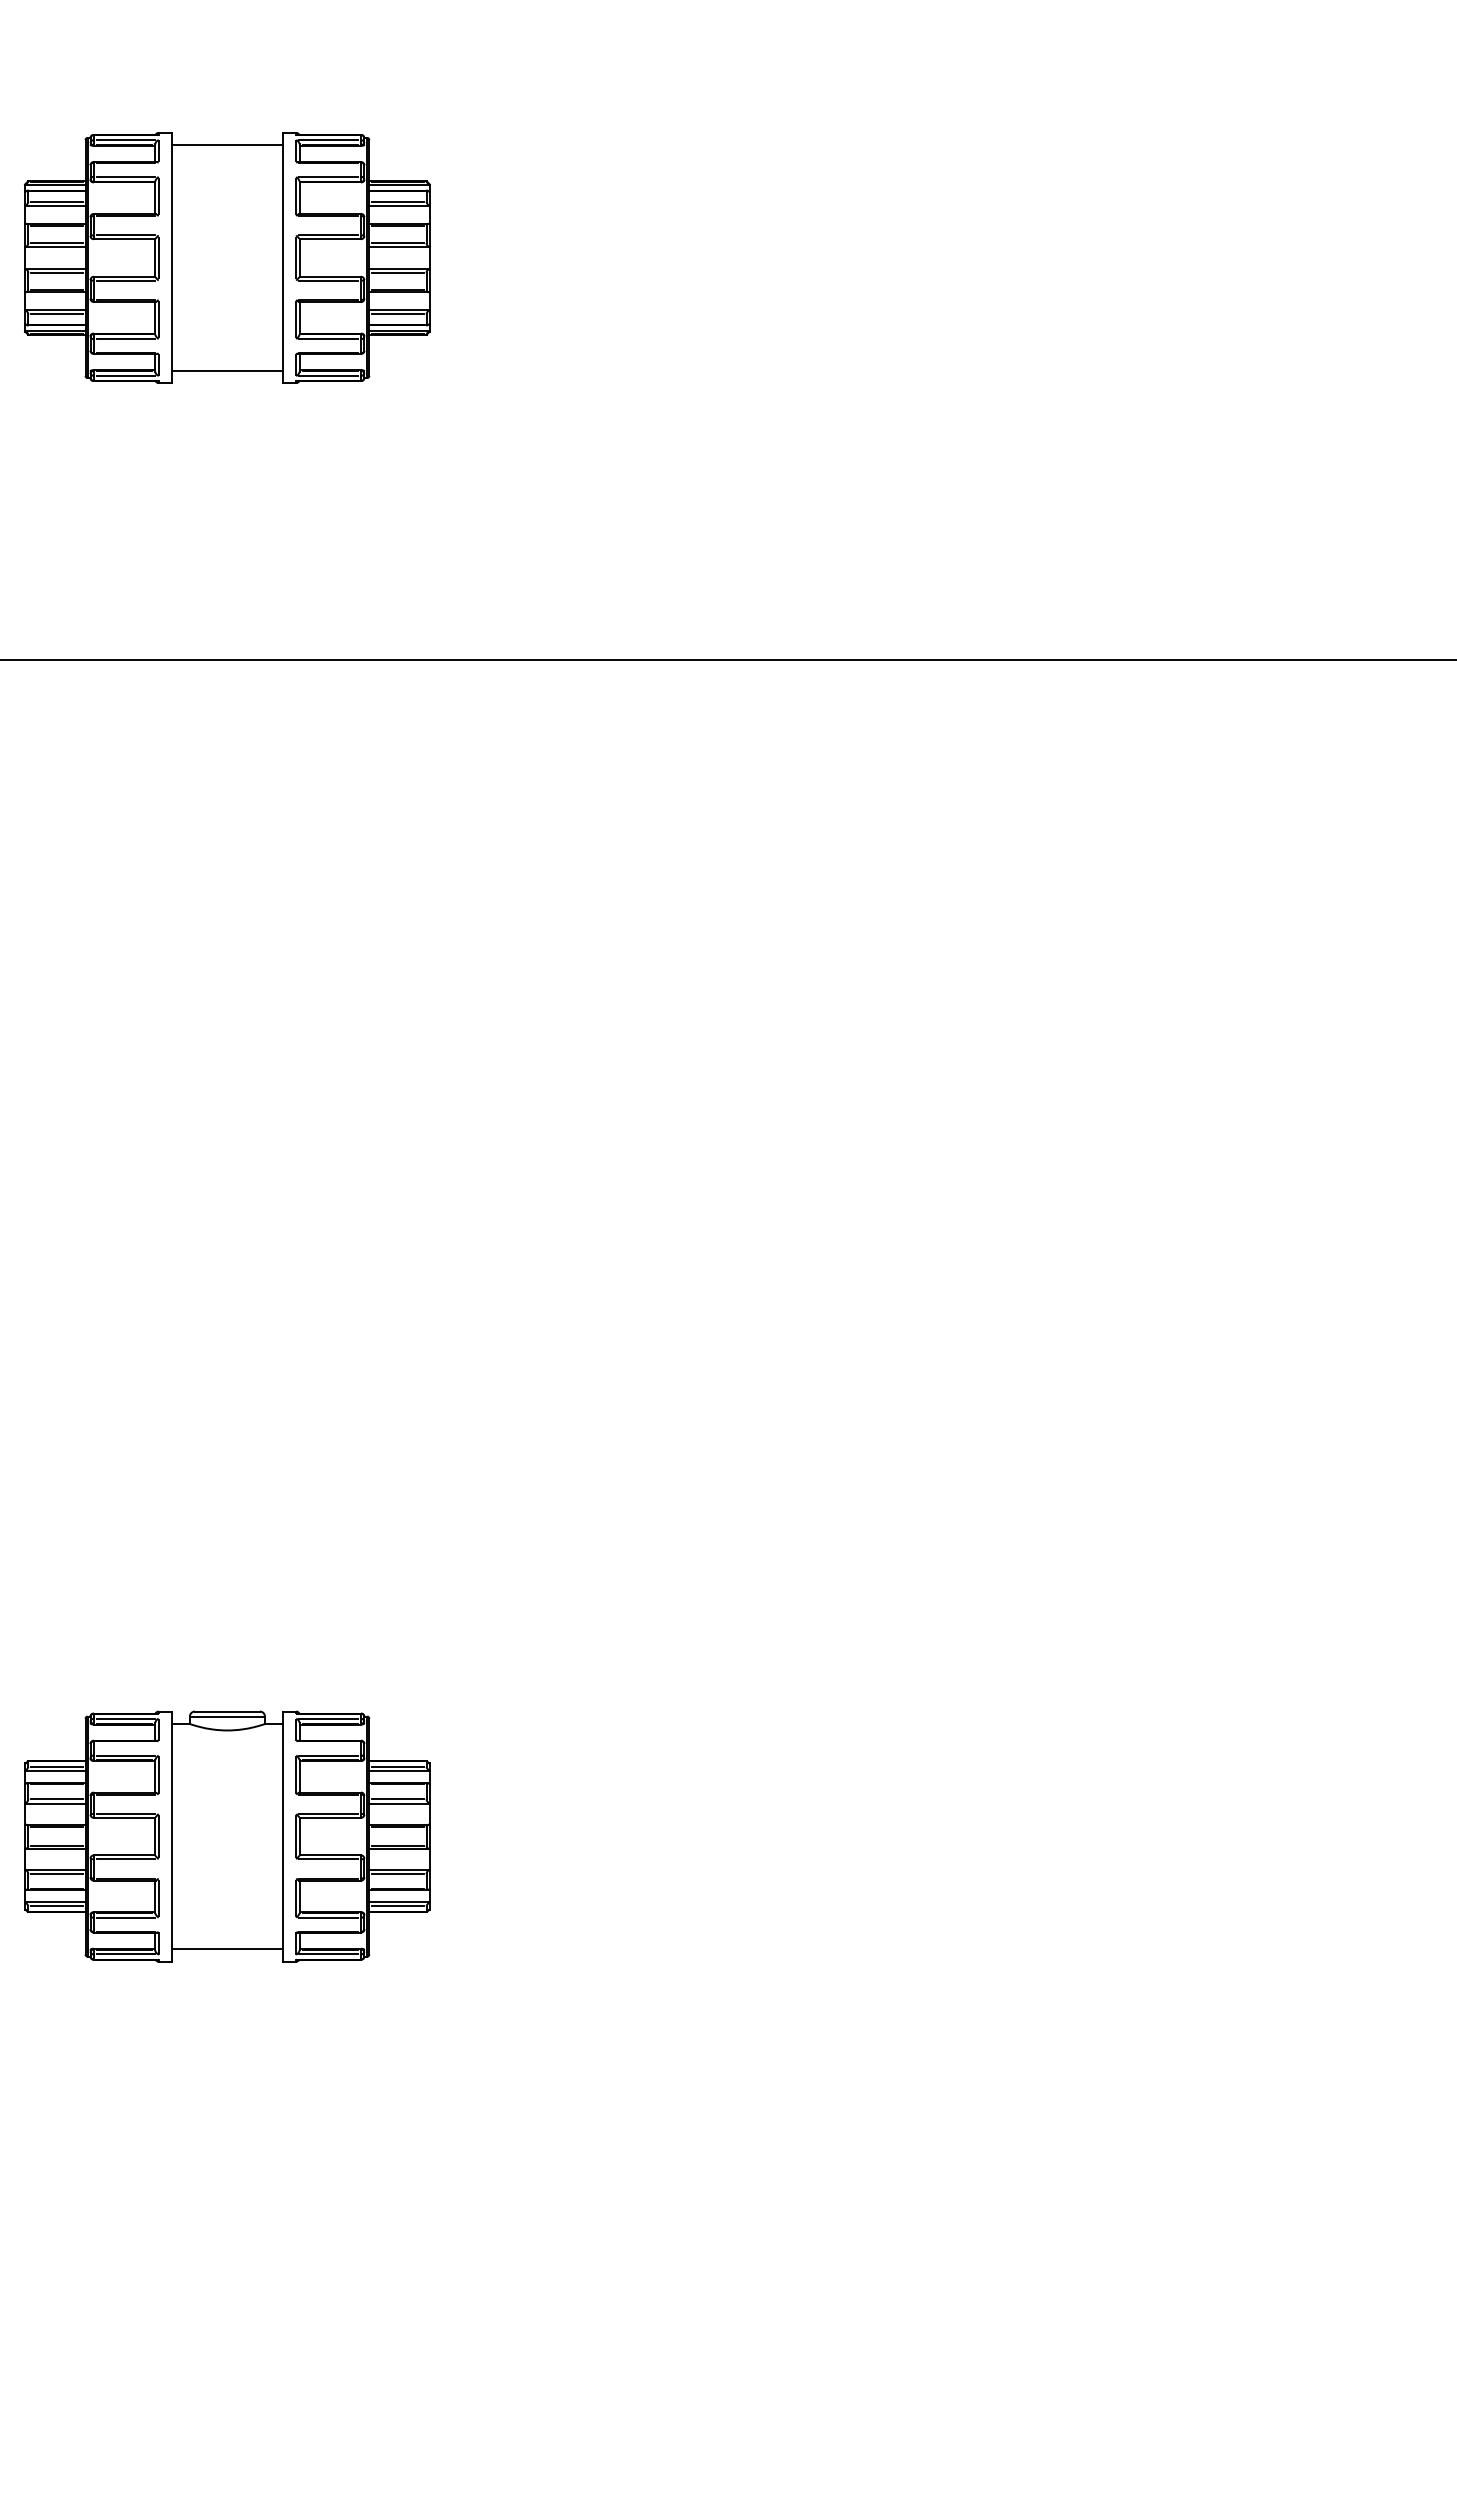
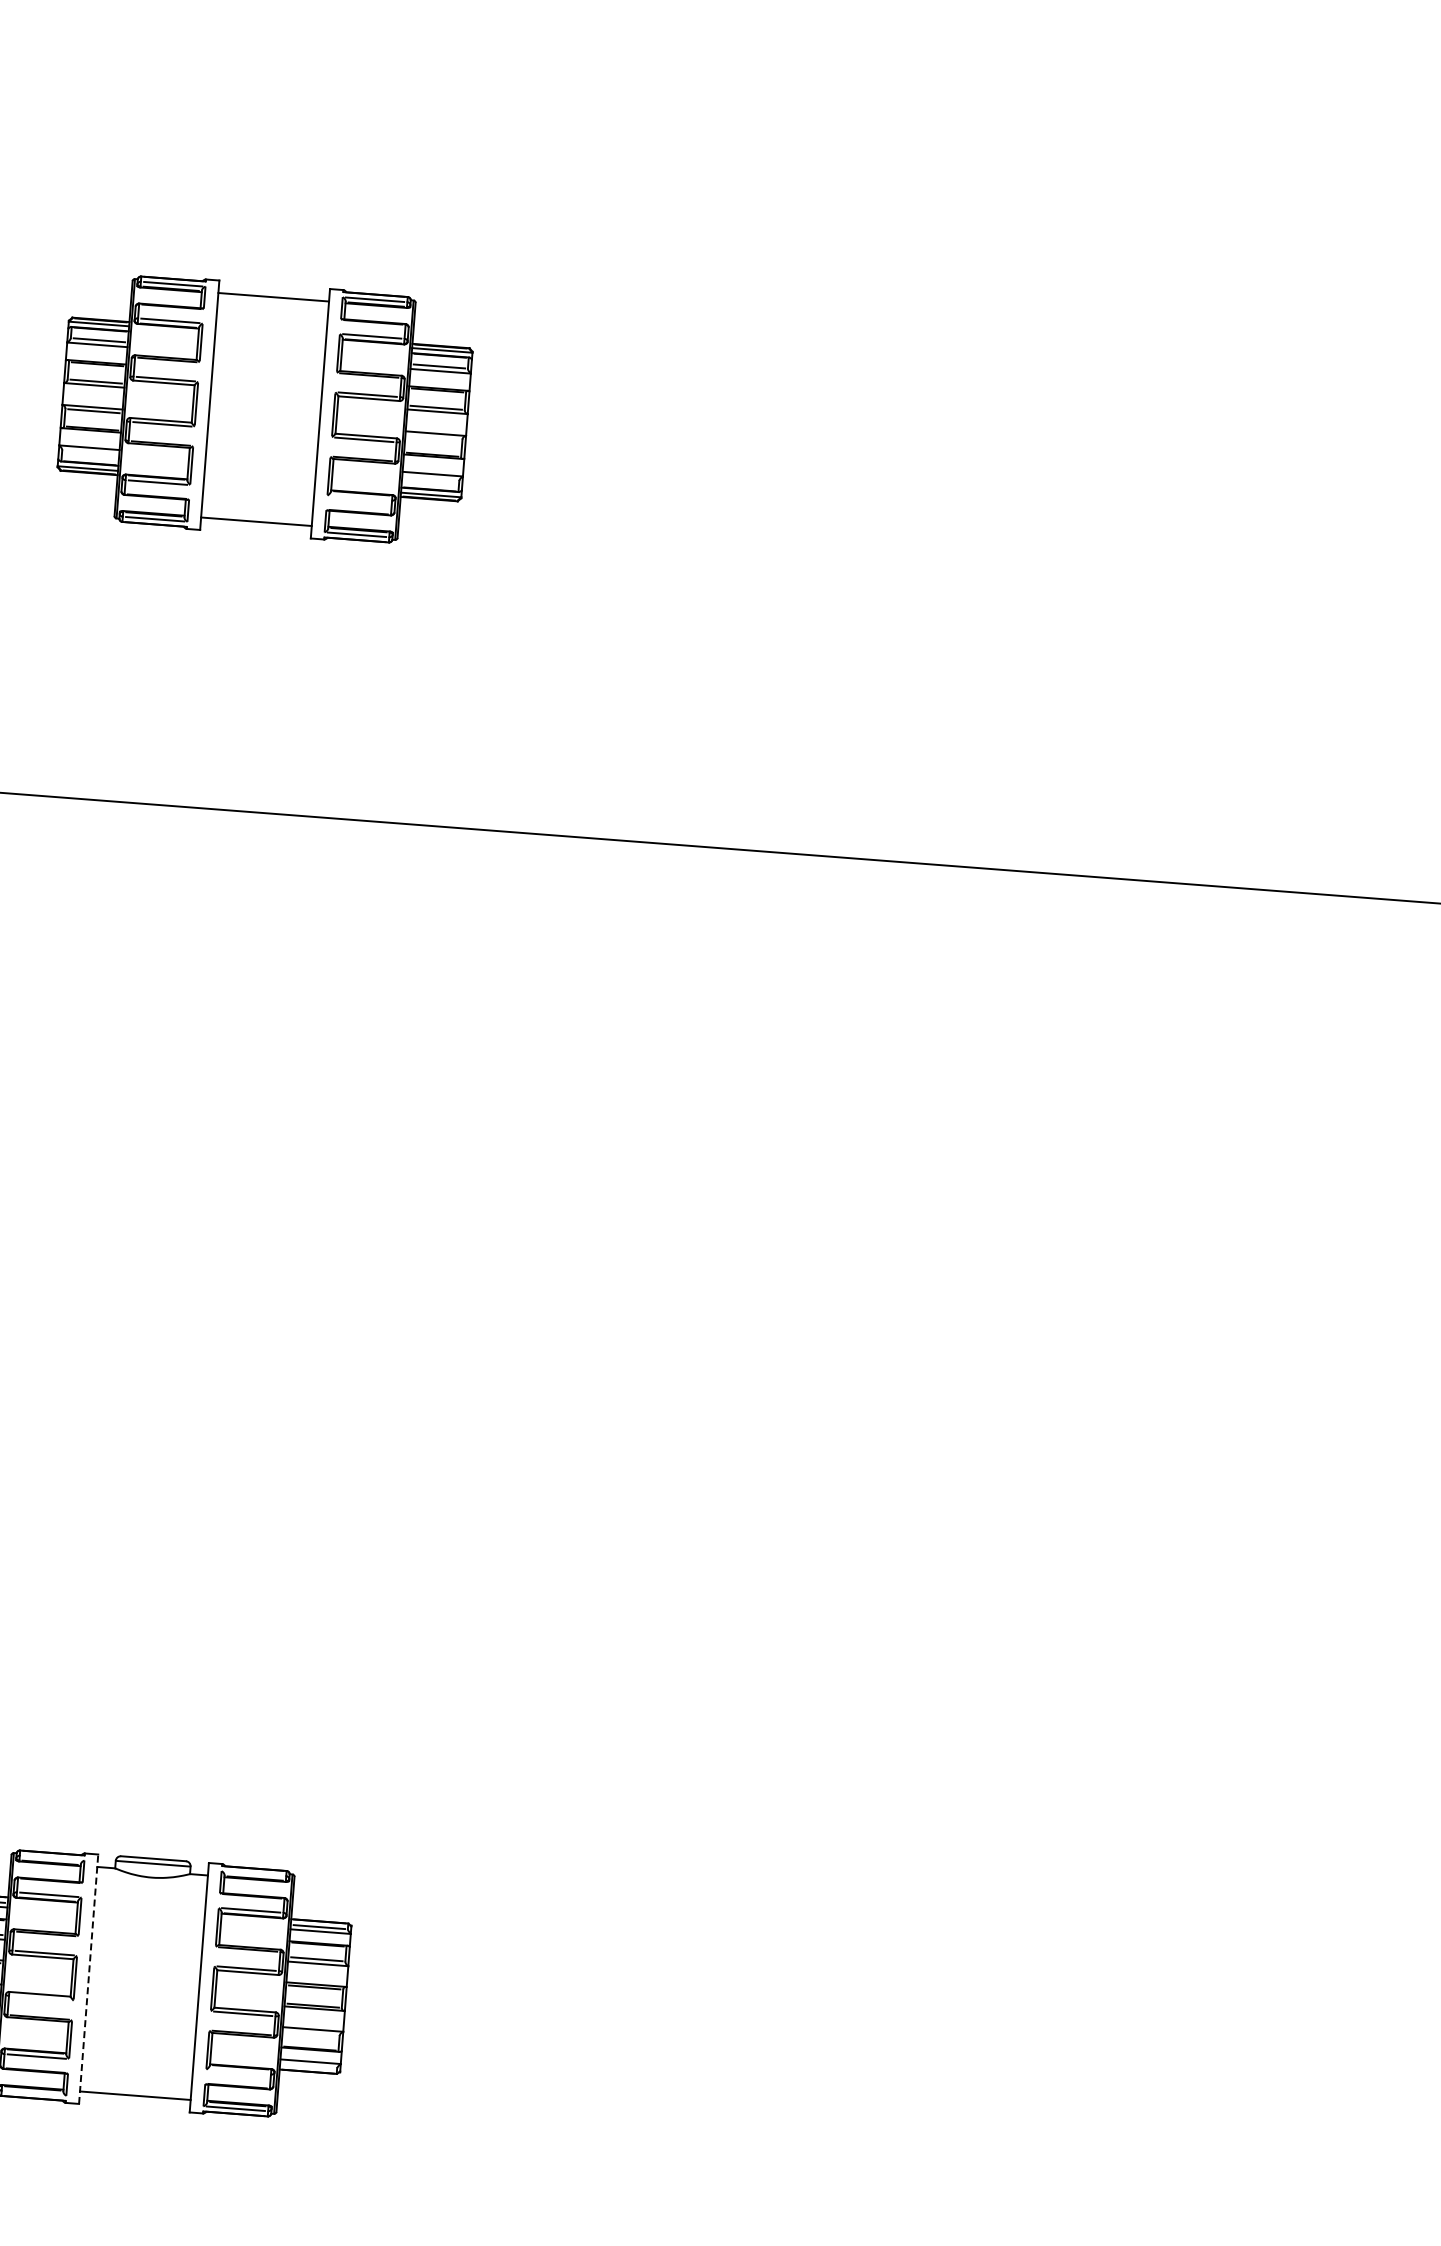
line: (397, 272) -> (433, 437), removed
line: (56, 314) -> (90, 452), removed
line: (397, 314) -> (430, 478), removed
line: (328, 339) -> (359, 498), removed
line: (126, 1718) -> (52, 1857), removed
line: (328, 1718) -> (253, 1873), removed
line: (171, 1836) -> (88, 1979), solid -> dashed
line: (126, 1859) -> (41, 1998), removed
line: (397, 1874) -> (310, 2034), removed
line: (397, 1906) -> (308, 2066), removed
line: (328, 1917) -> (238, 2071), removed
line: (126, 1954) -> (34, 2093), removed

